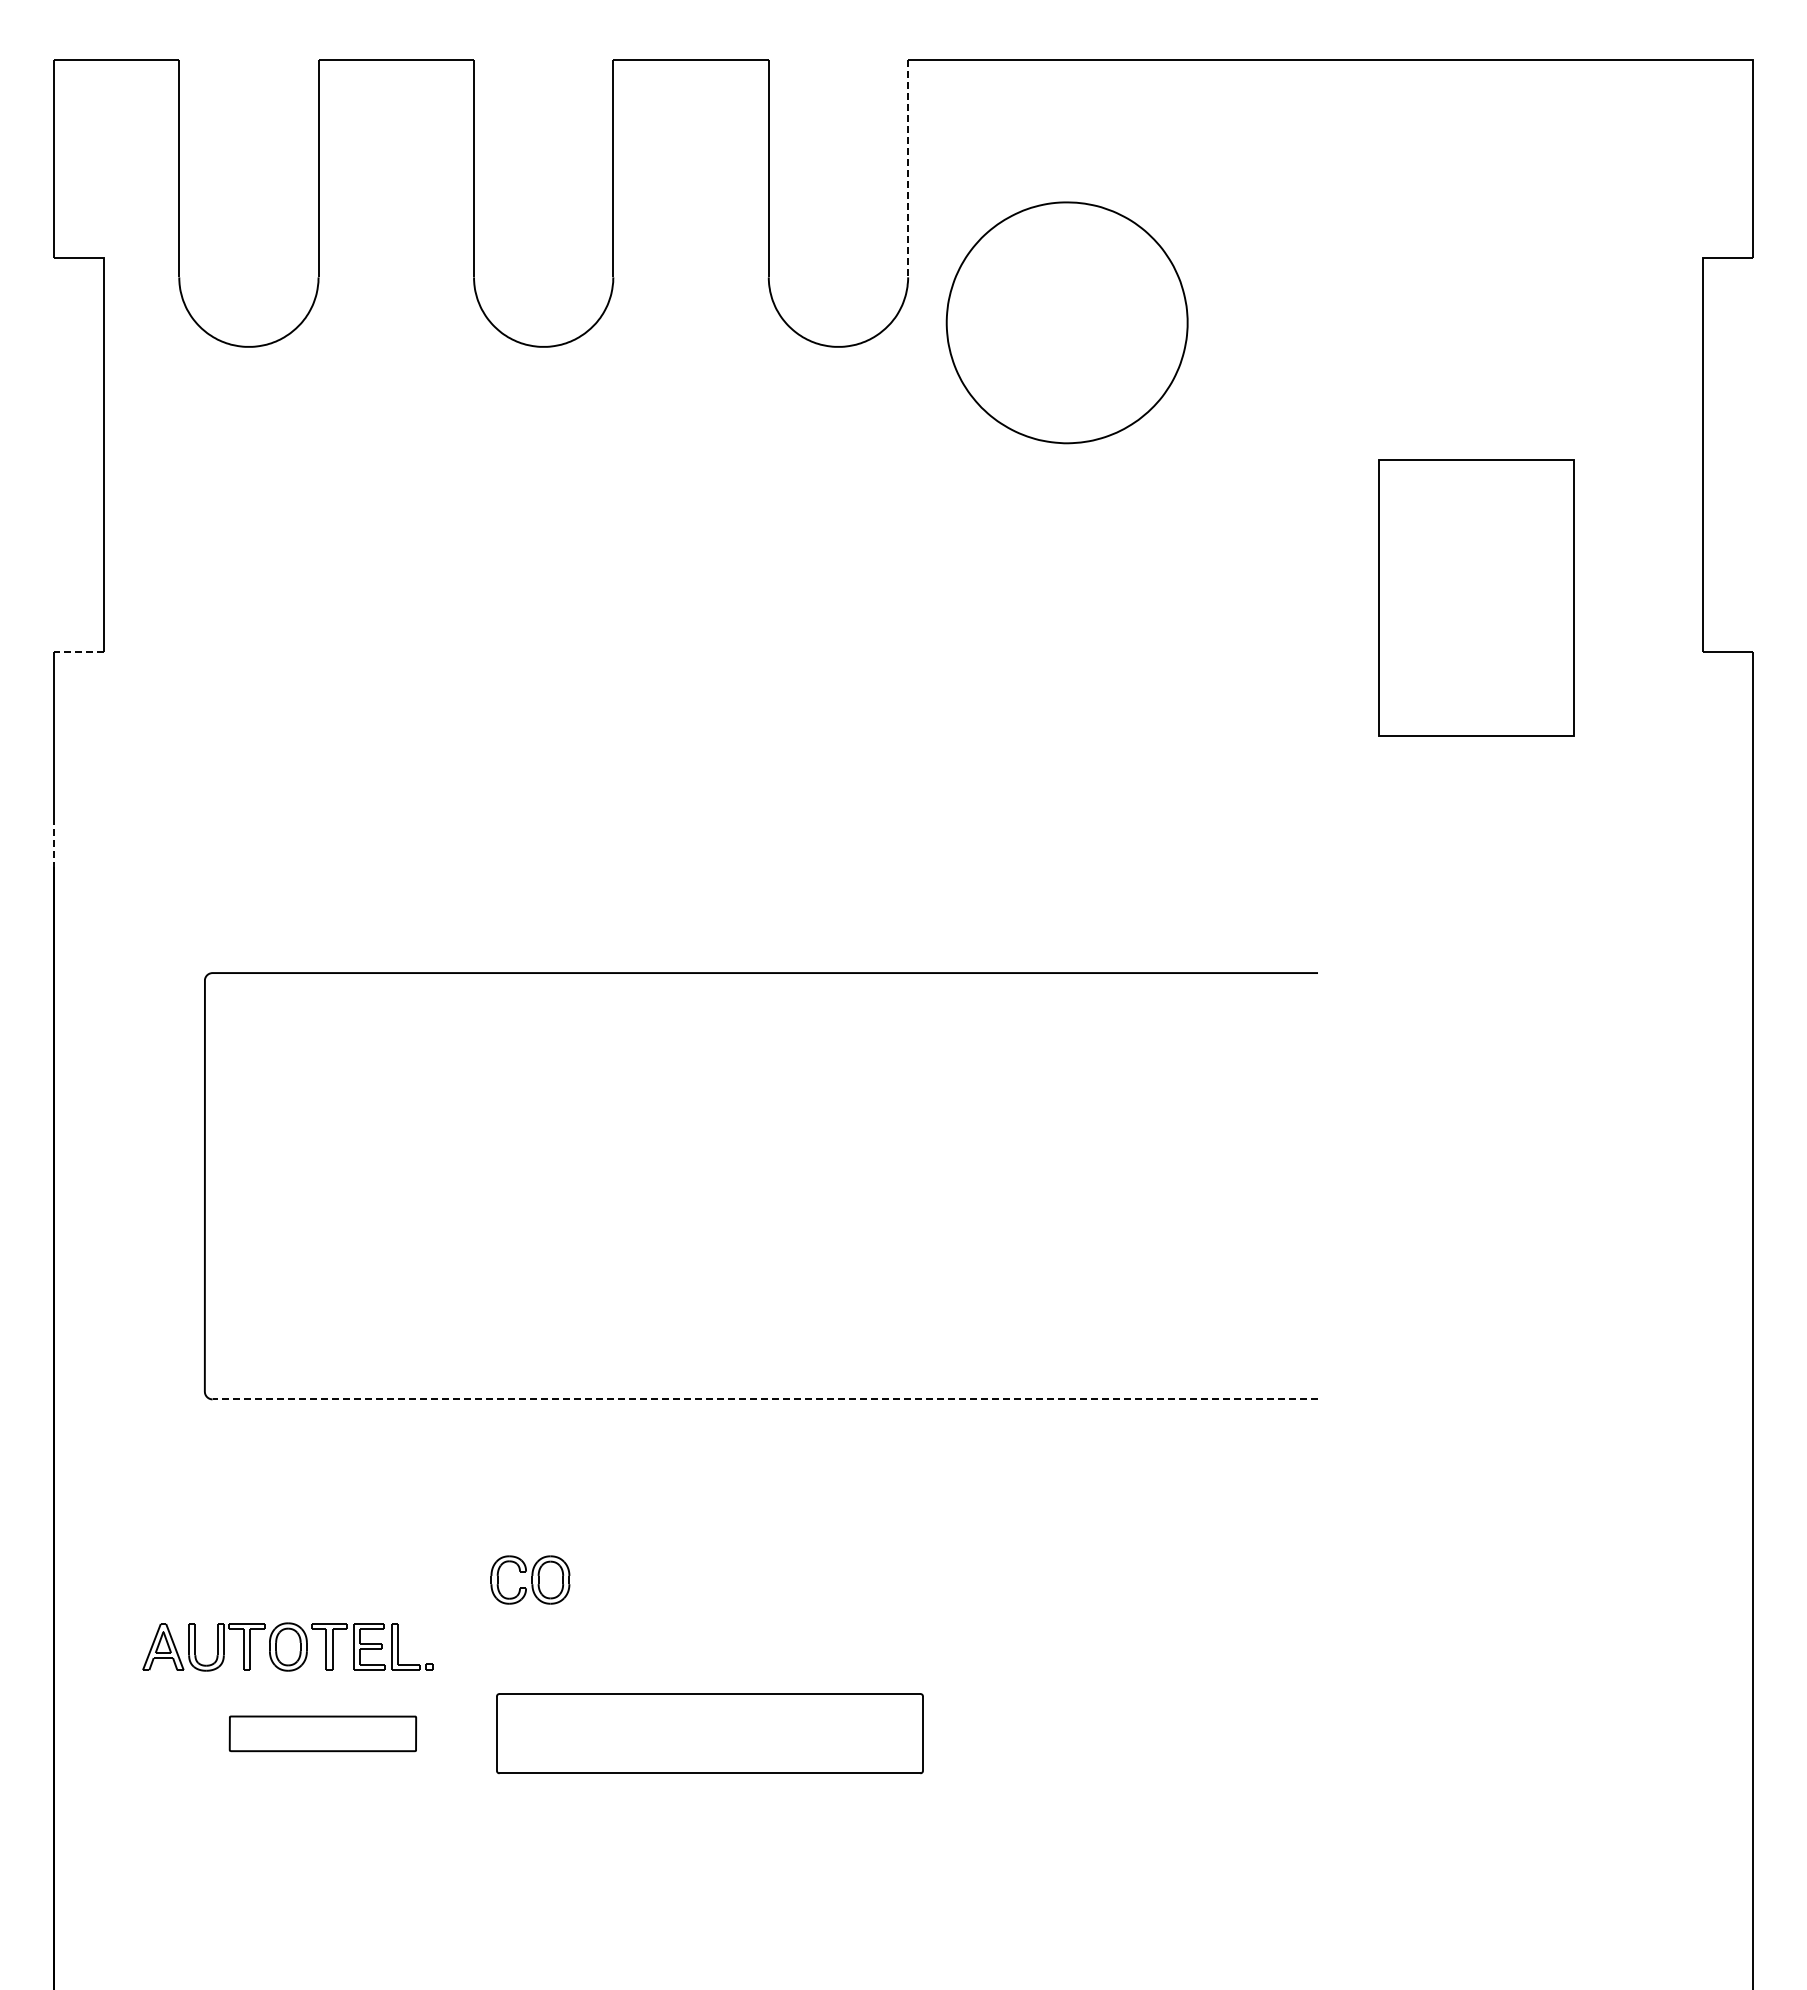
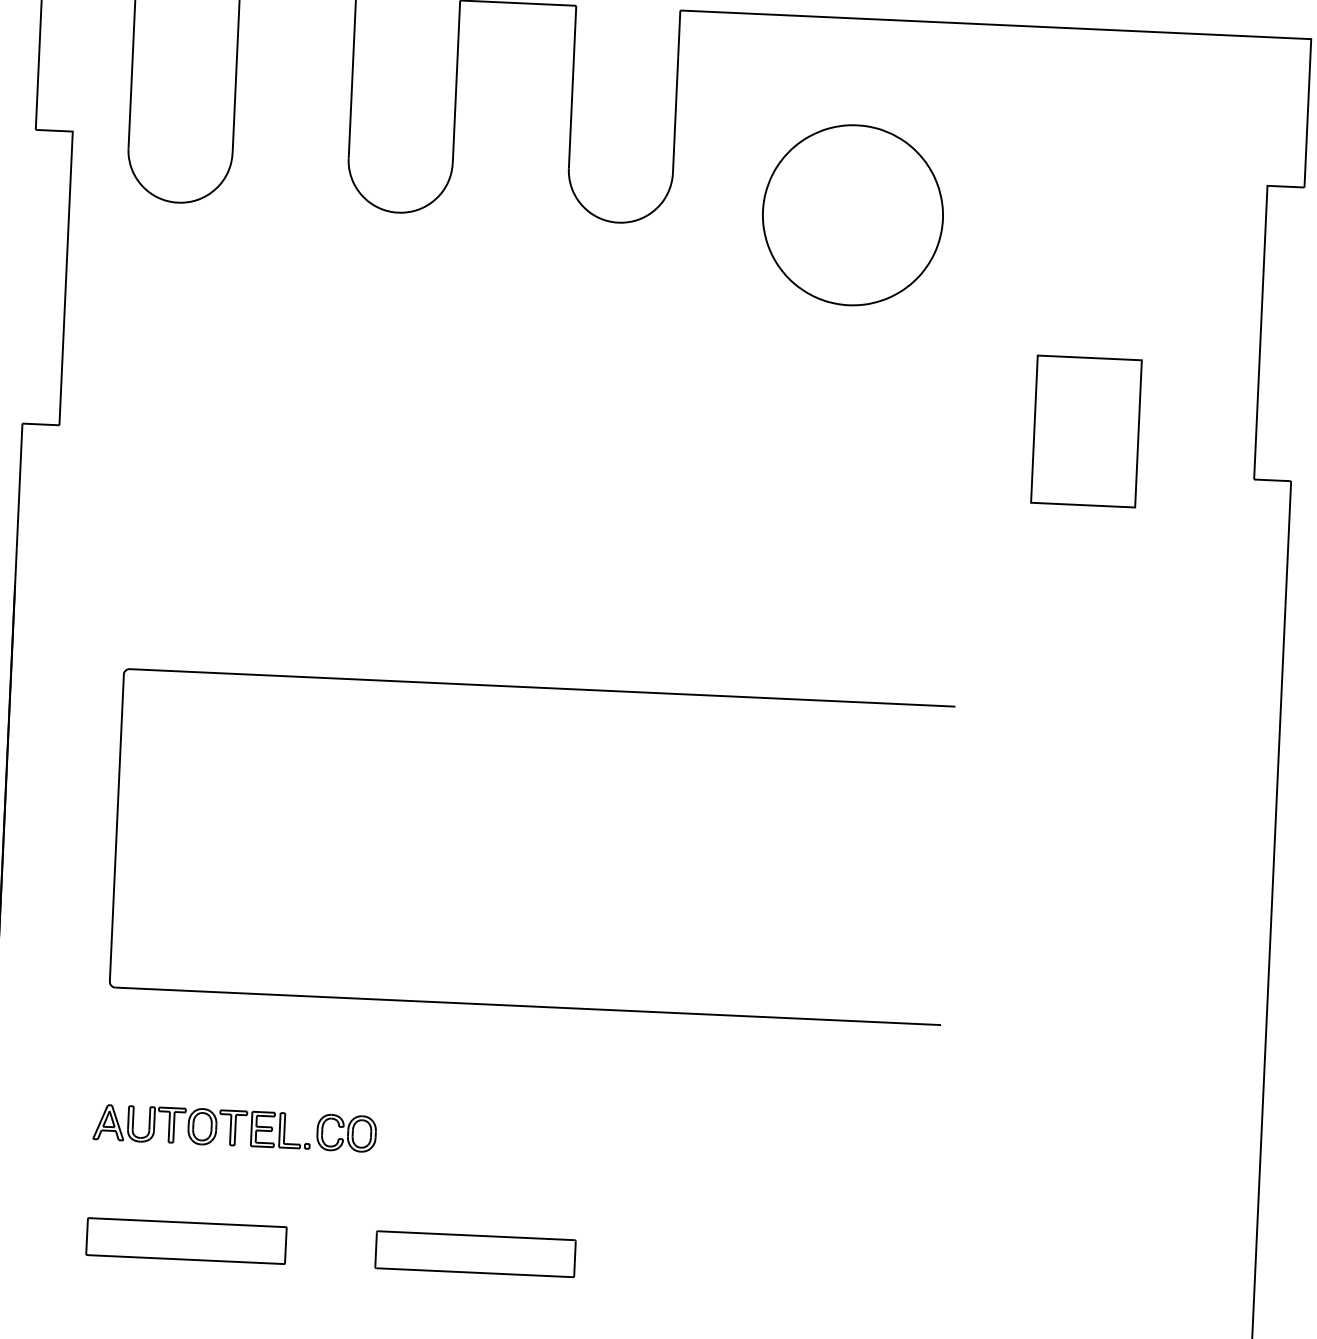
line: (908, 168) -> (676, 91), dashed -> solid
part: (1066, 322) -> (852, 215), moved
part: (1476, 597) -> (1086, 431), size x0.71
line: (78, 651) -> (40, 424), dashed -> solid
line: (54, 843) -> (16, 567), dashed -> solid
line: (765, 1399) -> (528, 1006), dashed -> solid
part: (287, 1646) -> (201, 1126), moved
part: (322, 1733) -> (186, 1240), size x1.43
part: (709, 1733) -> (475, 1253), size x0.62

